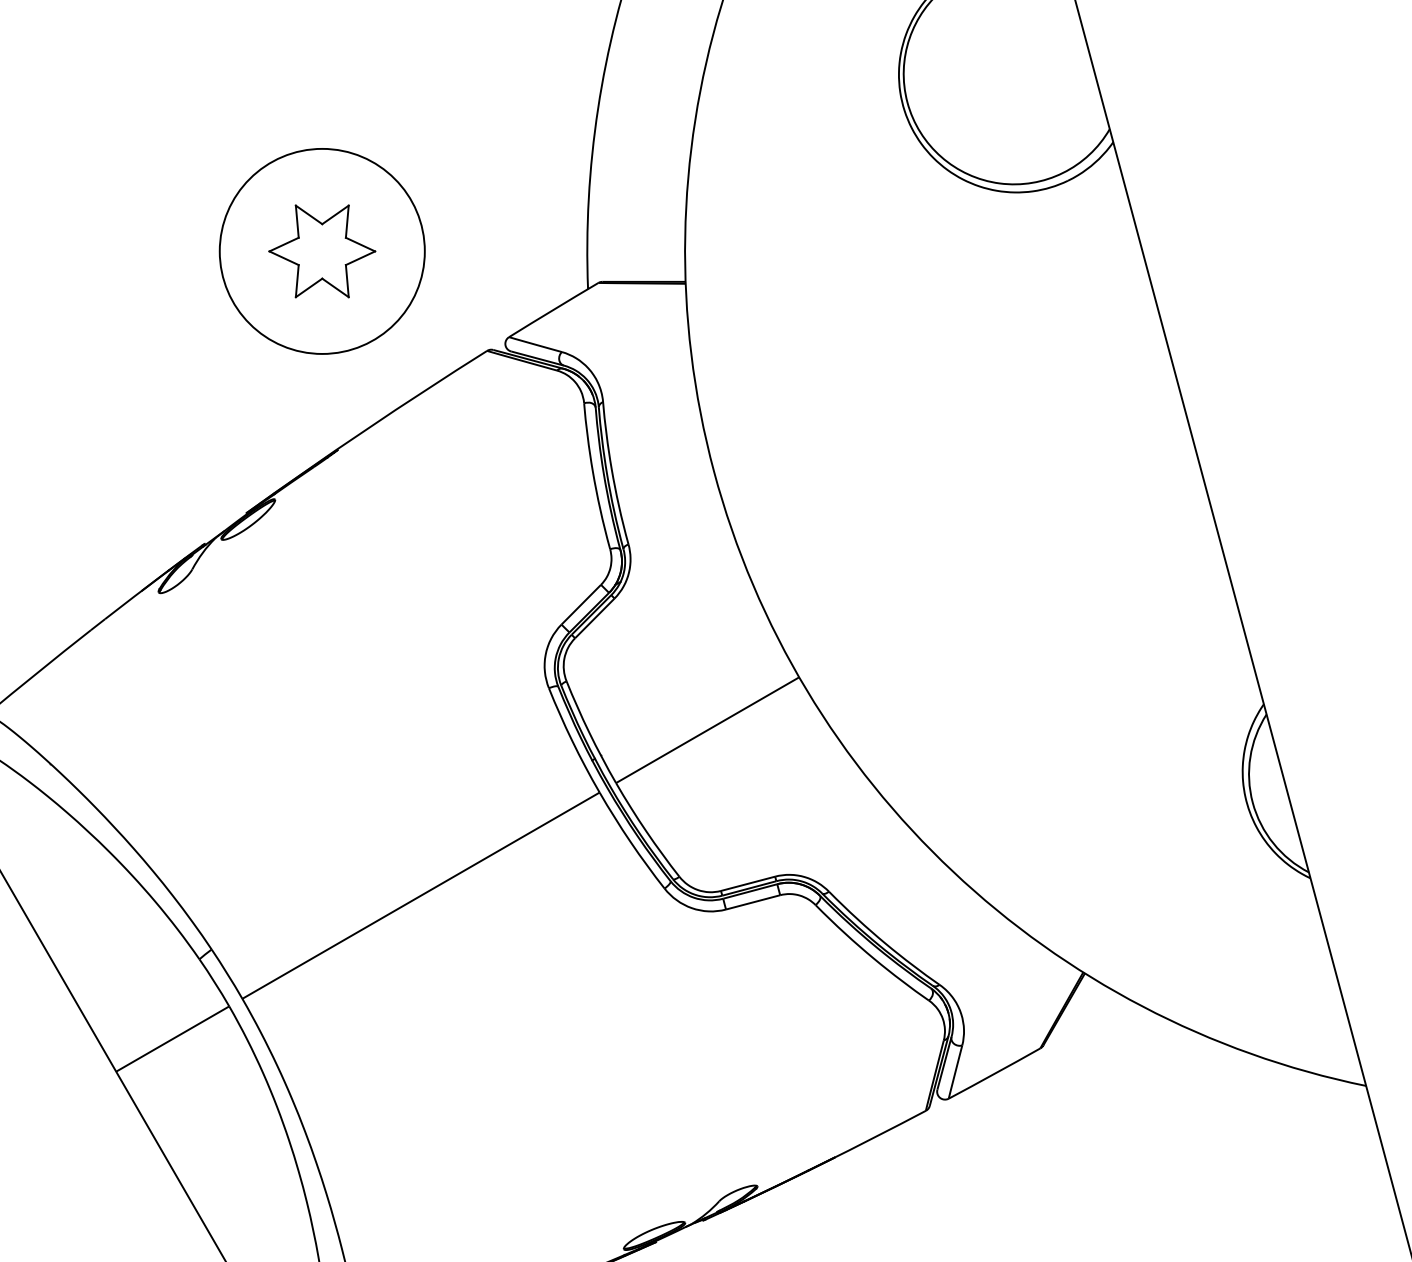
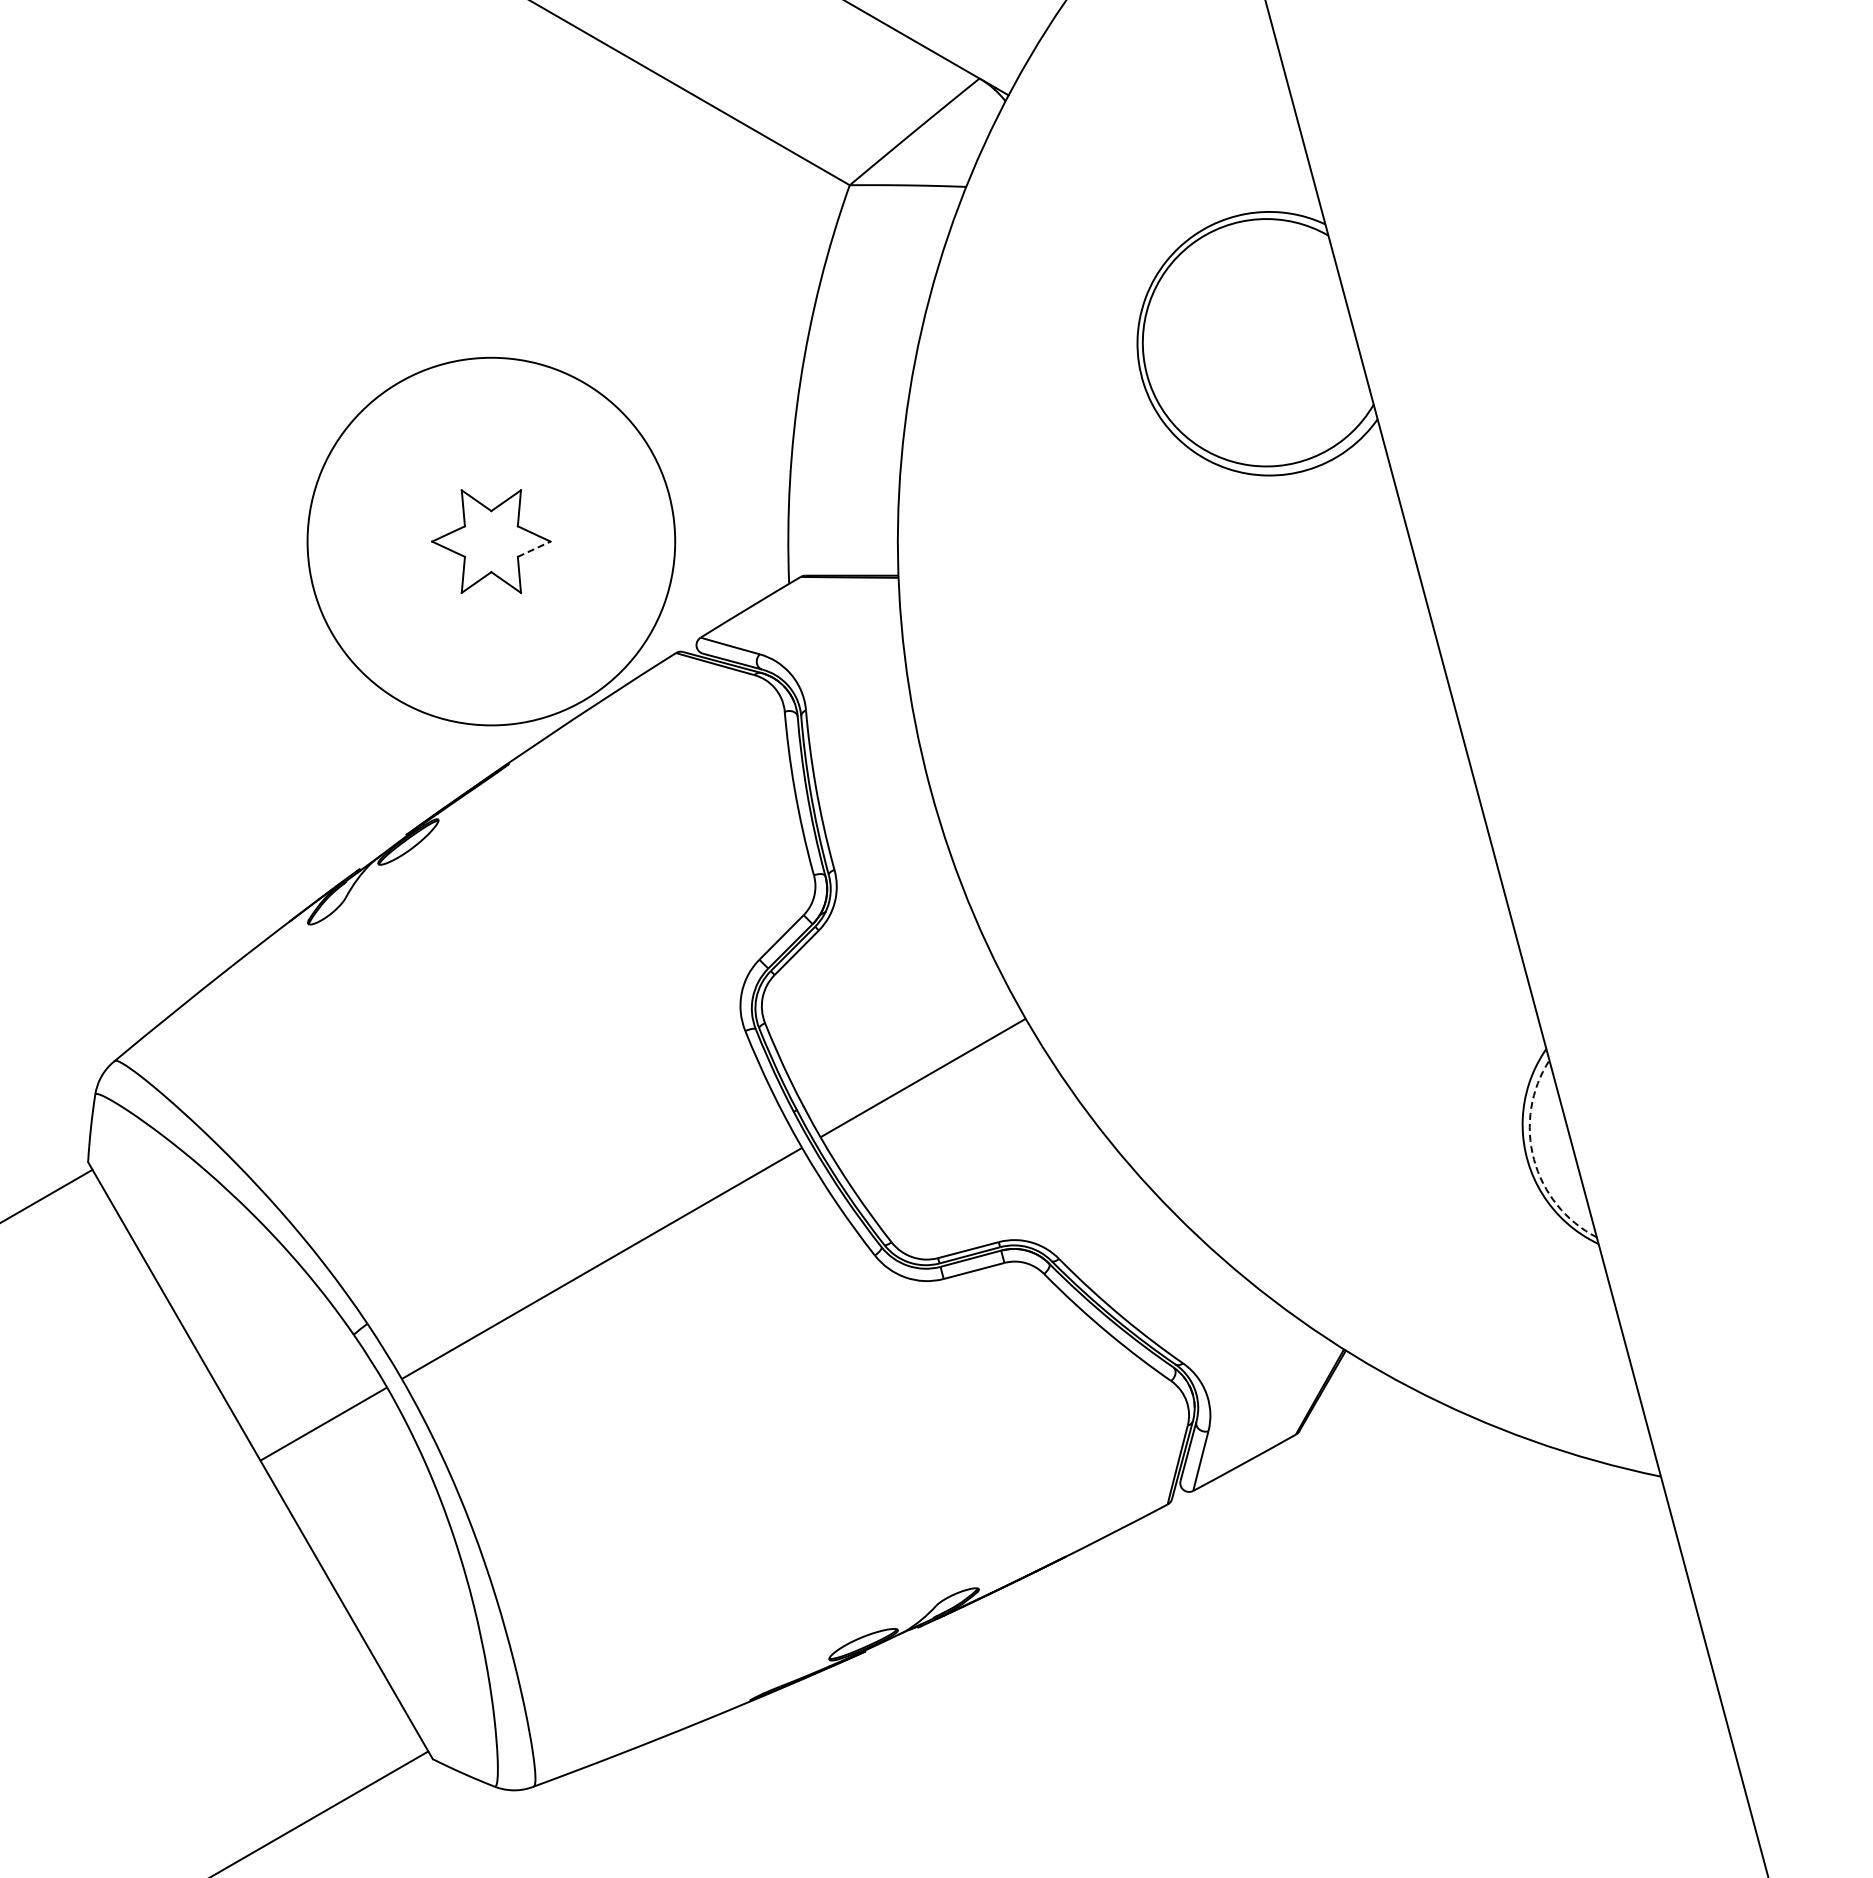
circle: (322, 251) -> (491, 541), size x1.6
line: (360, 258) -> (534, 549), solid -> dashed
arc: (1252, 802) -> (1533, 1159), solid -> dashed

